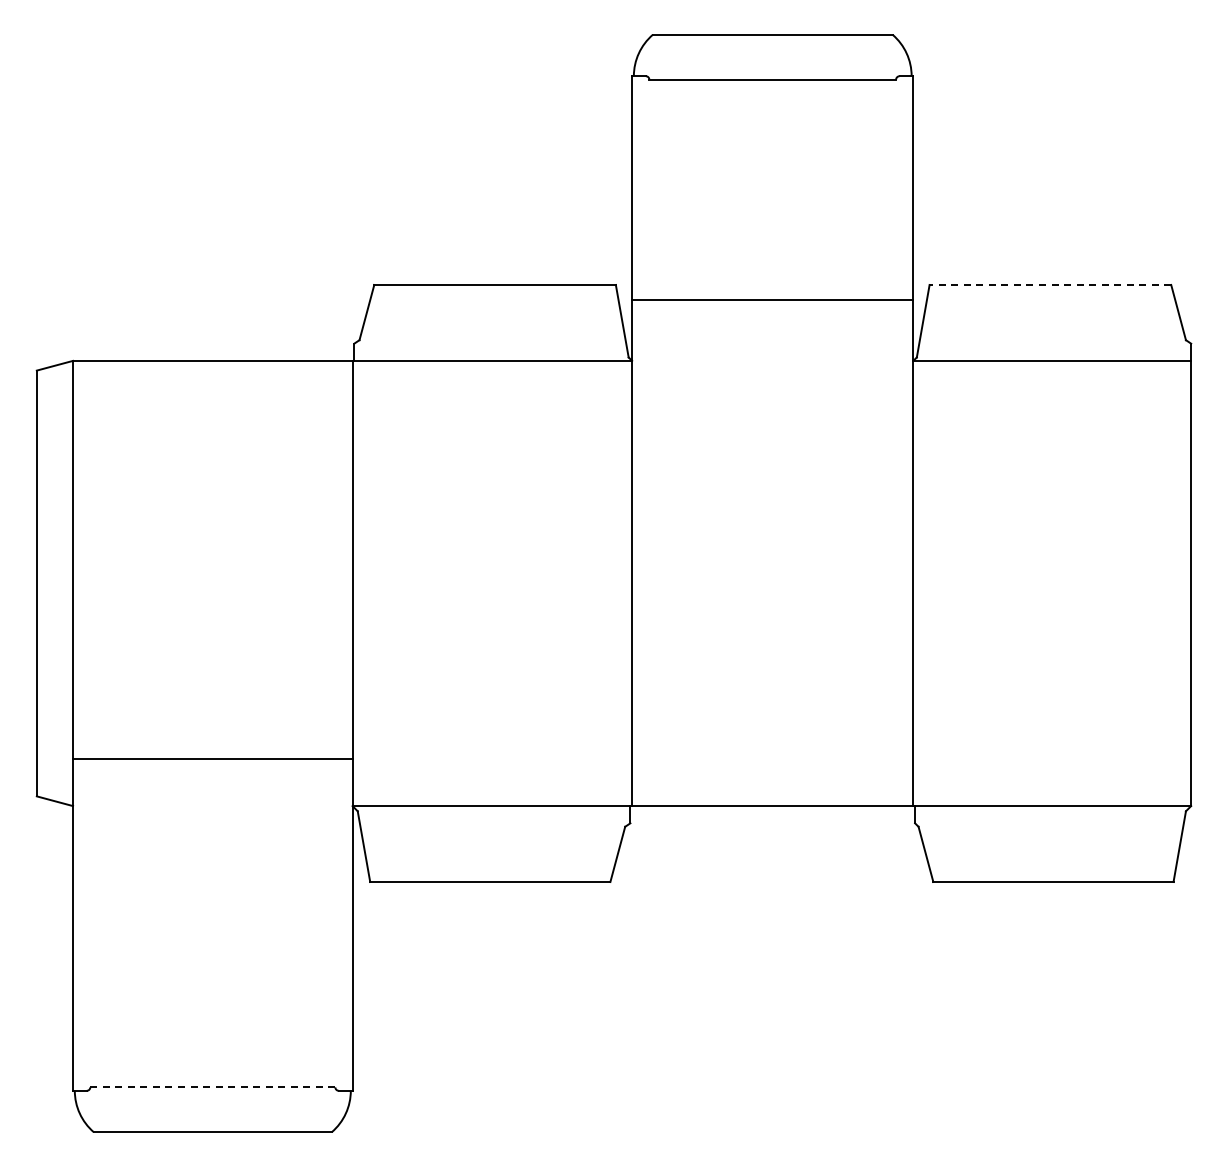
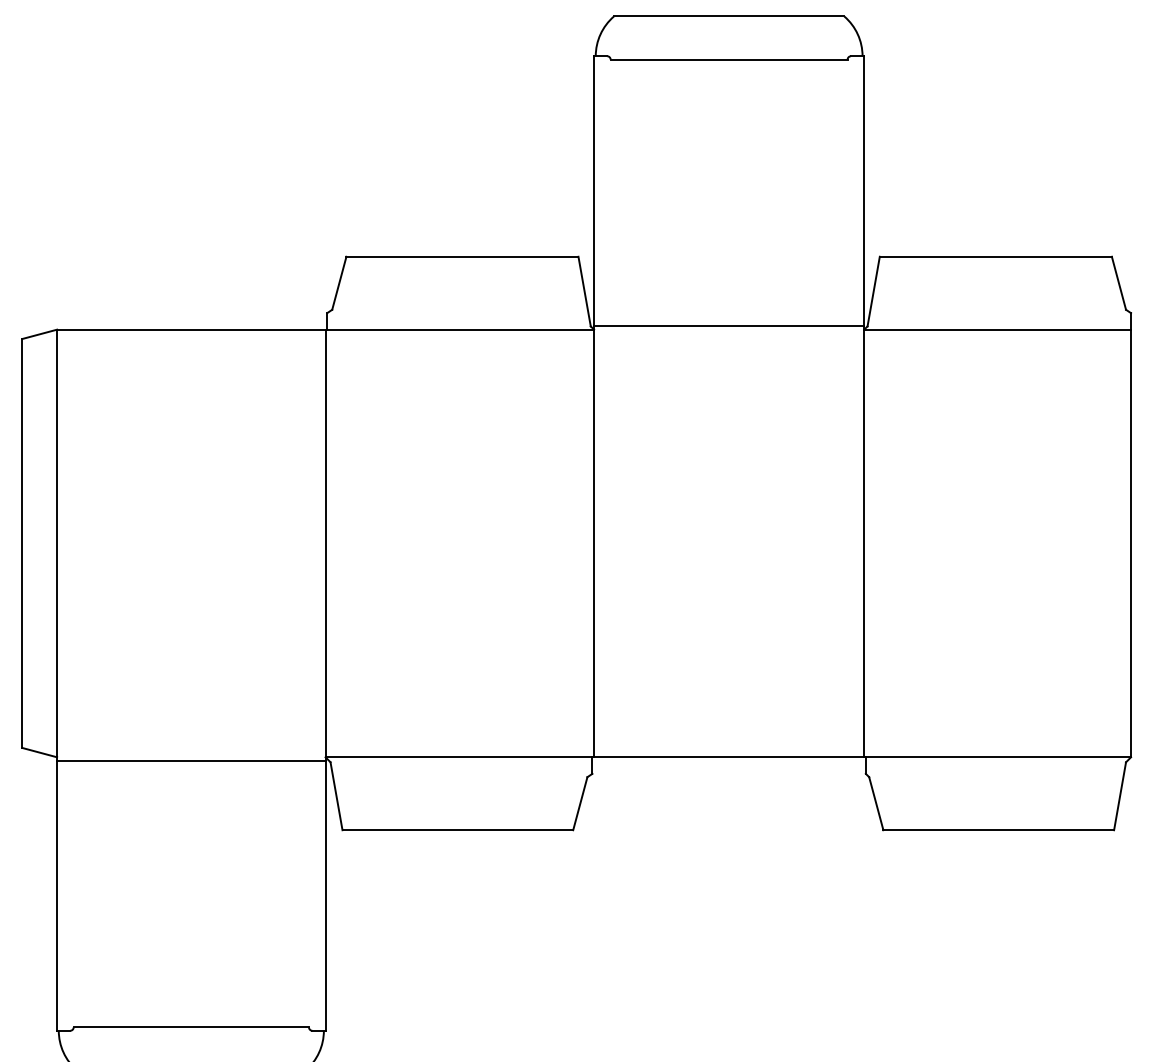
line: (1050, 284) -> (995, 256), dashed -> solid
line: (772, 300) -> (728, 326), moved
line: (212, 758) -> (191, 760), moved
line: (213, 1087) -> (191, 1027), dashed -> solid

